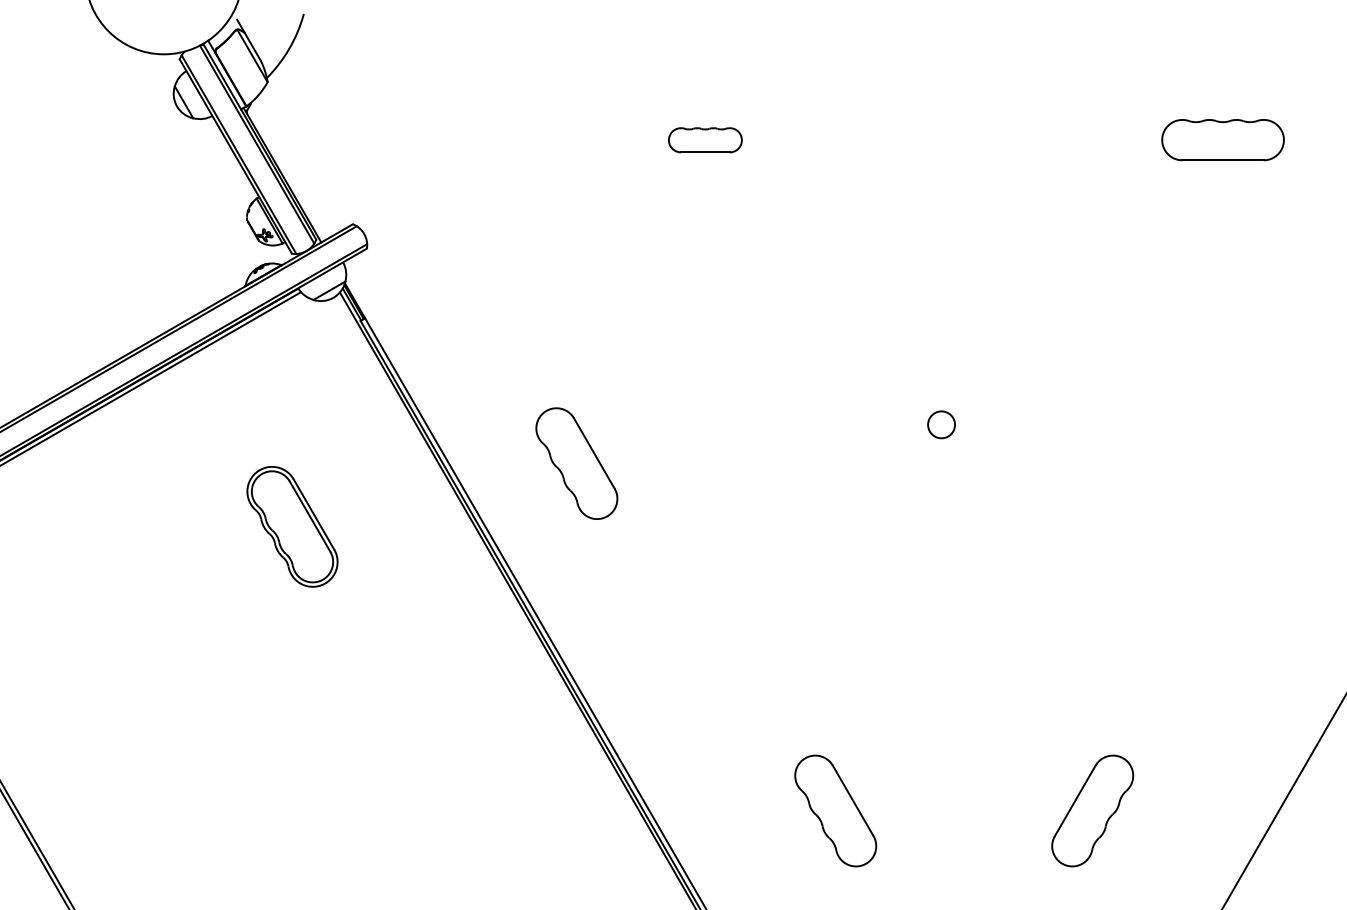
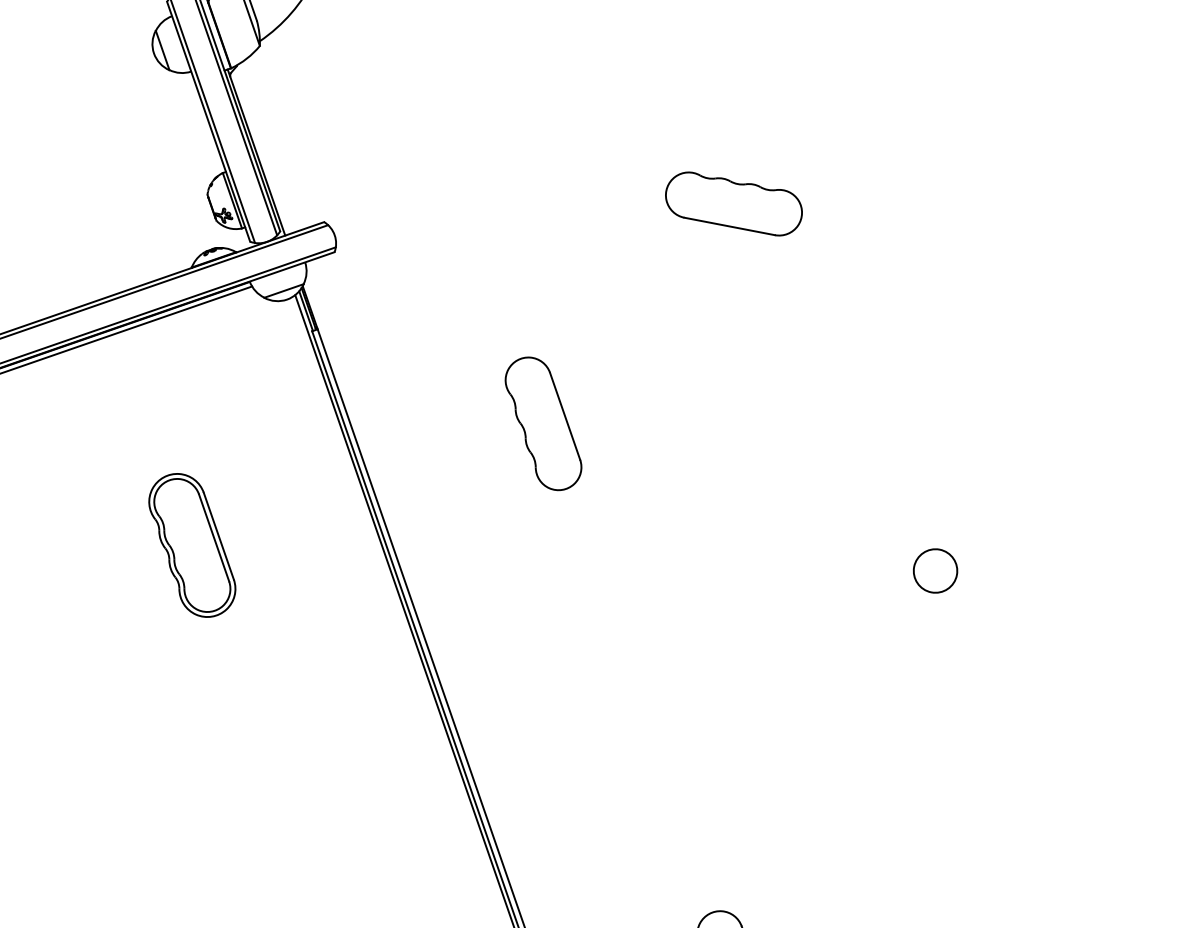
part: (705, 140) -> (734, 204), size x1.67
circle: (941, 424) -> (935, 570), size x1.43
part: (576, 463) -> (543, 423), moved

